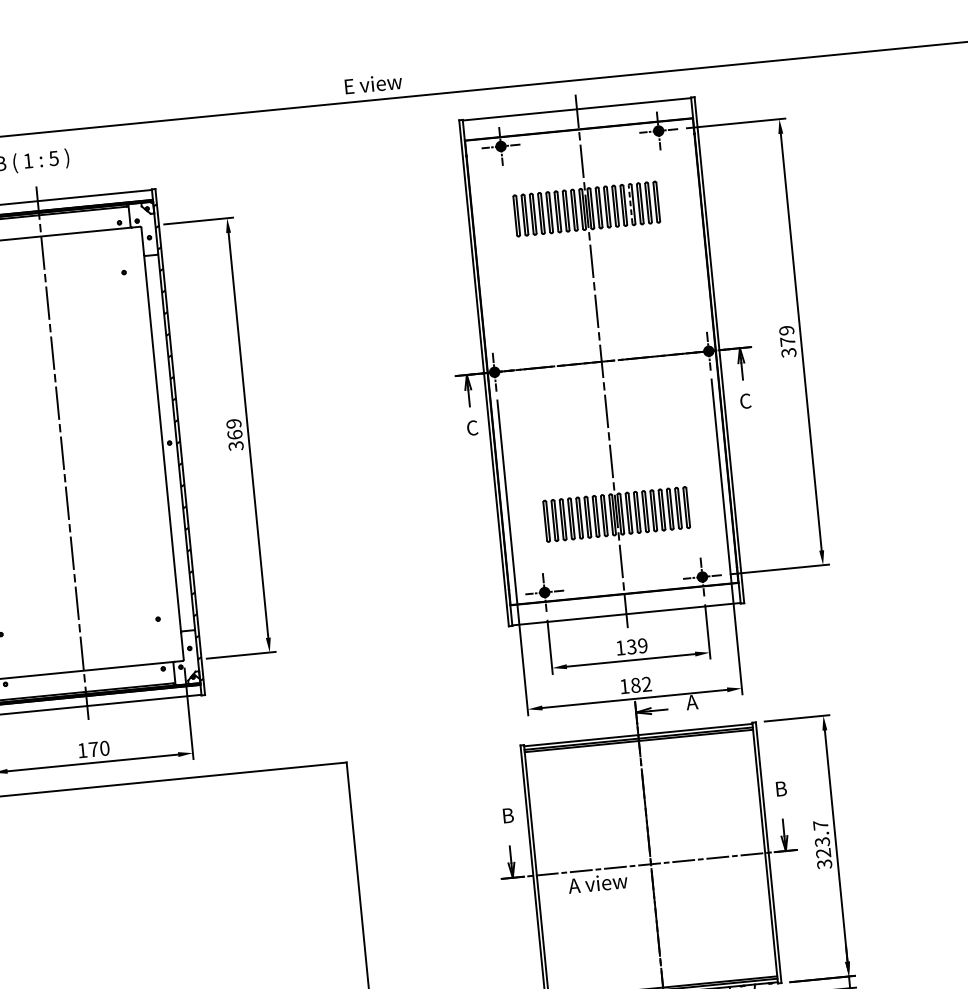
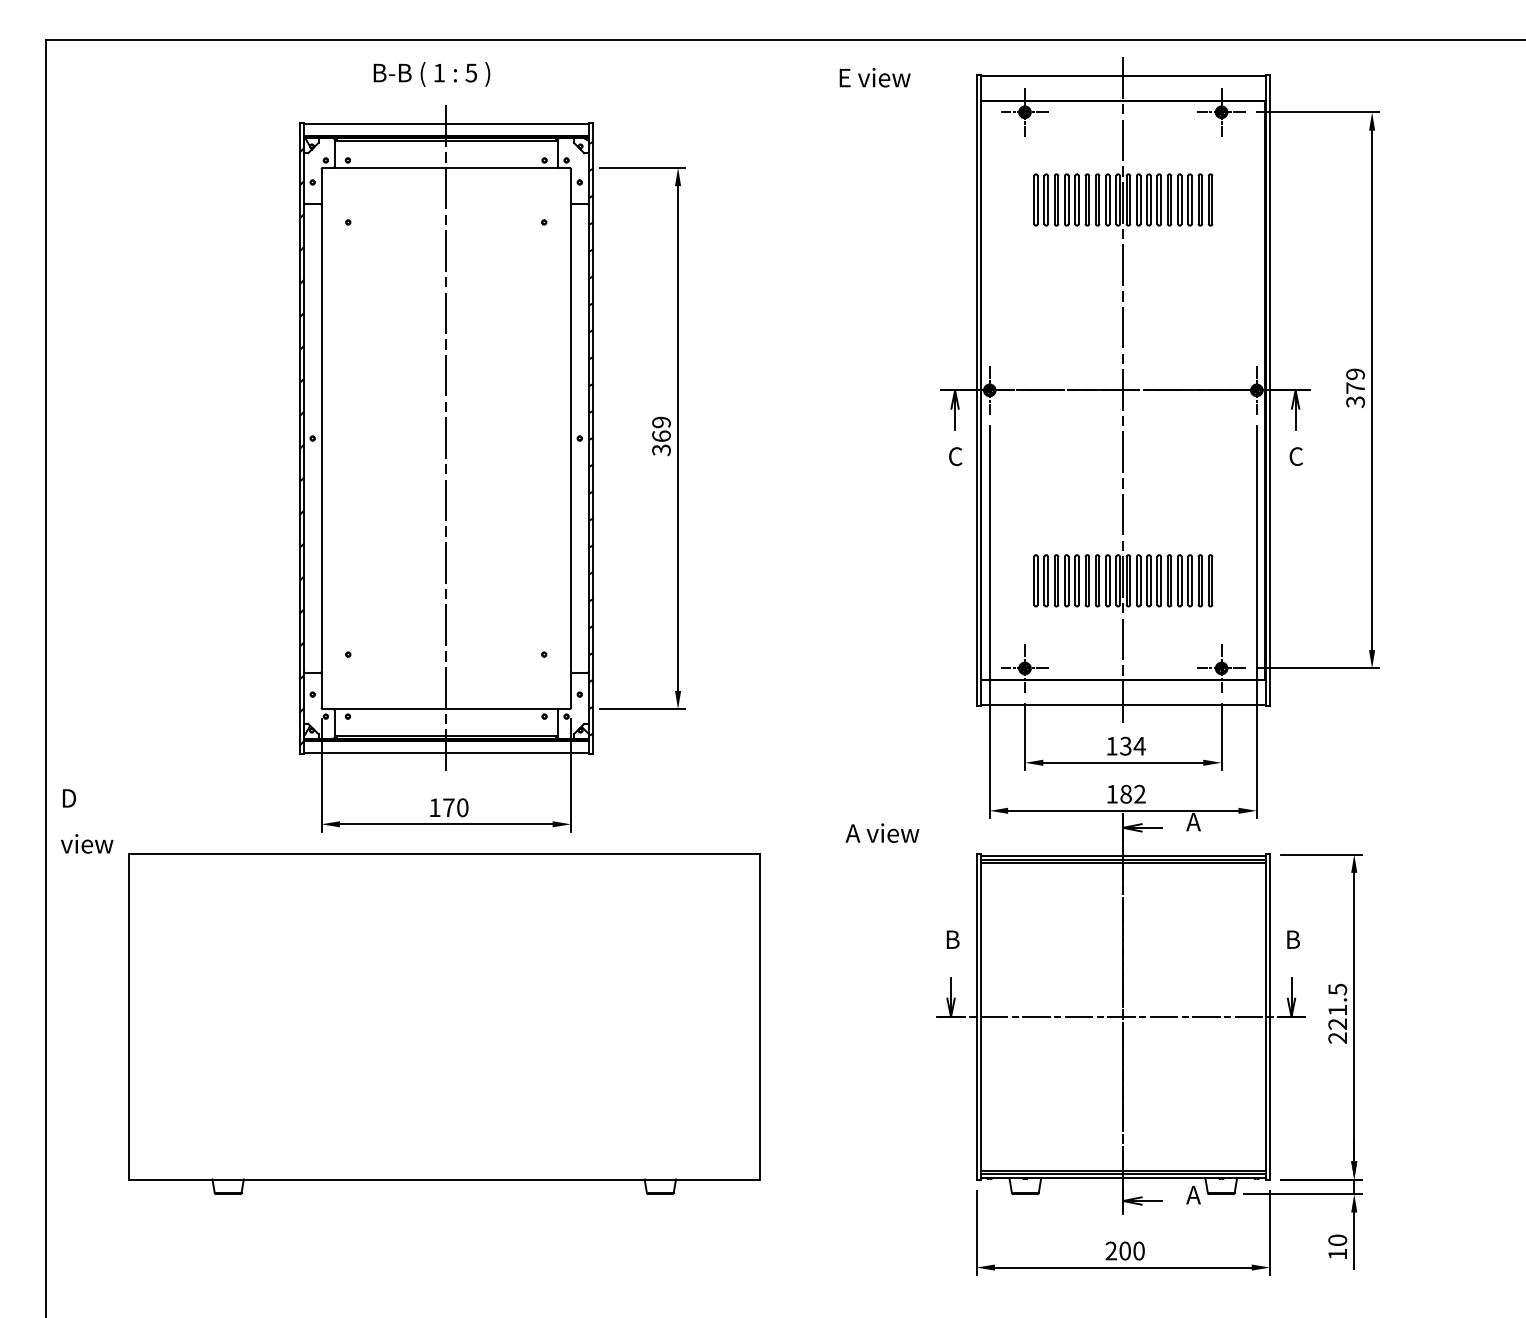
text: (373, 83) -> (874, 77), moved
line: (630, 205) -> (1177, 200), dashed -> solid
text: (642, 645) -> (1139, 745), 139 -> 134
text: (822, 844) -> (1337, 1013), 323.7 -> 221.5
text: (597, 882) -> (882, 832), moved

